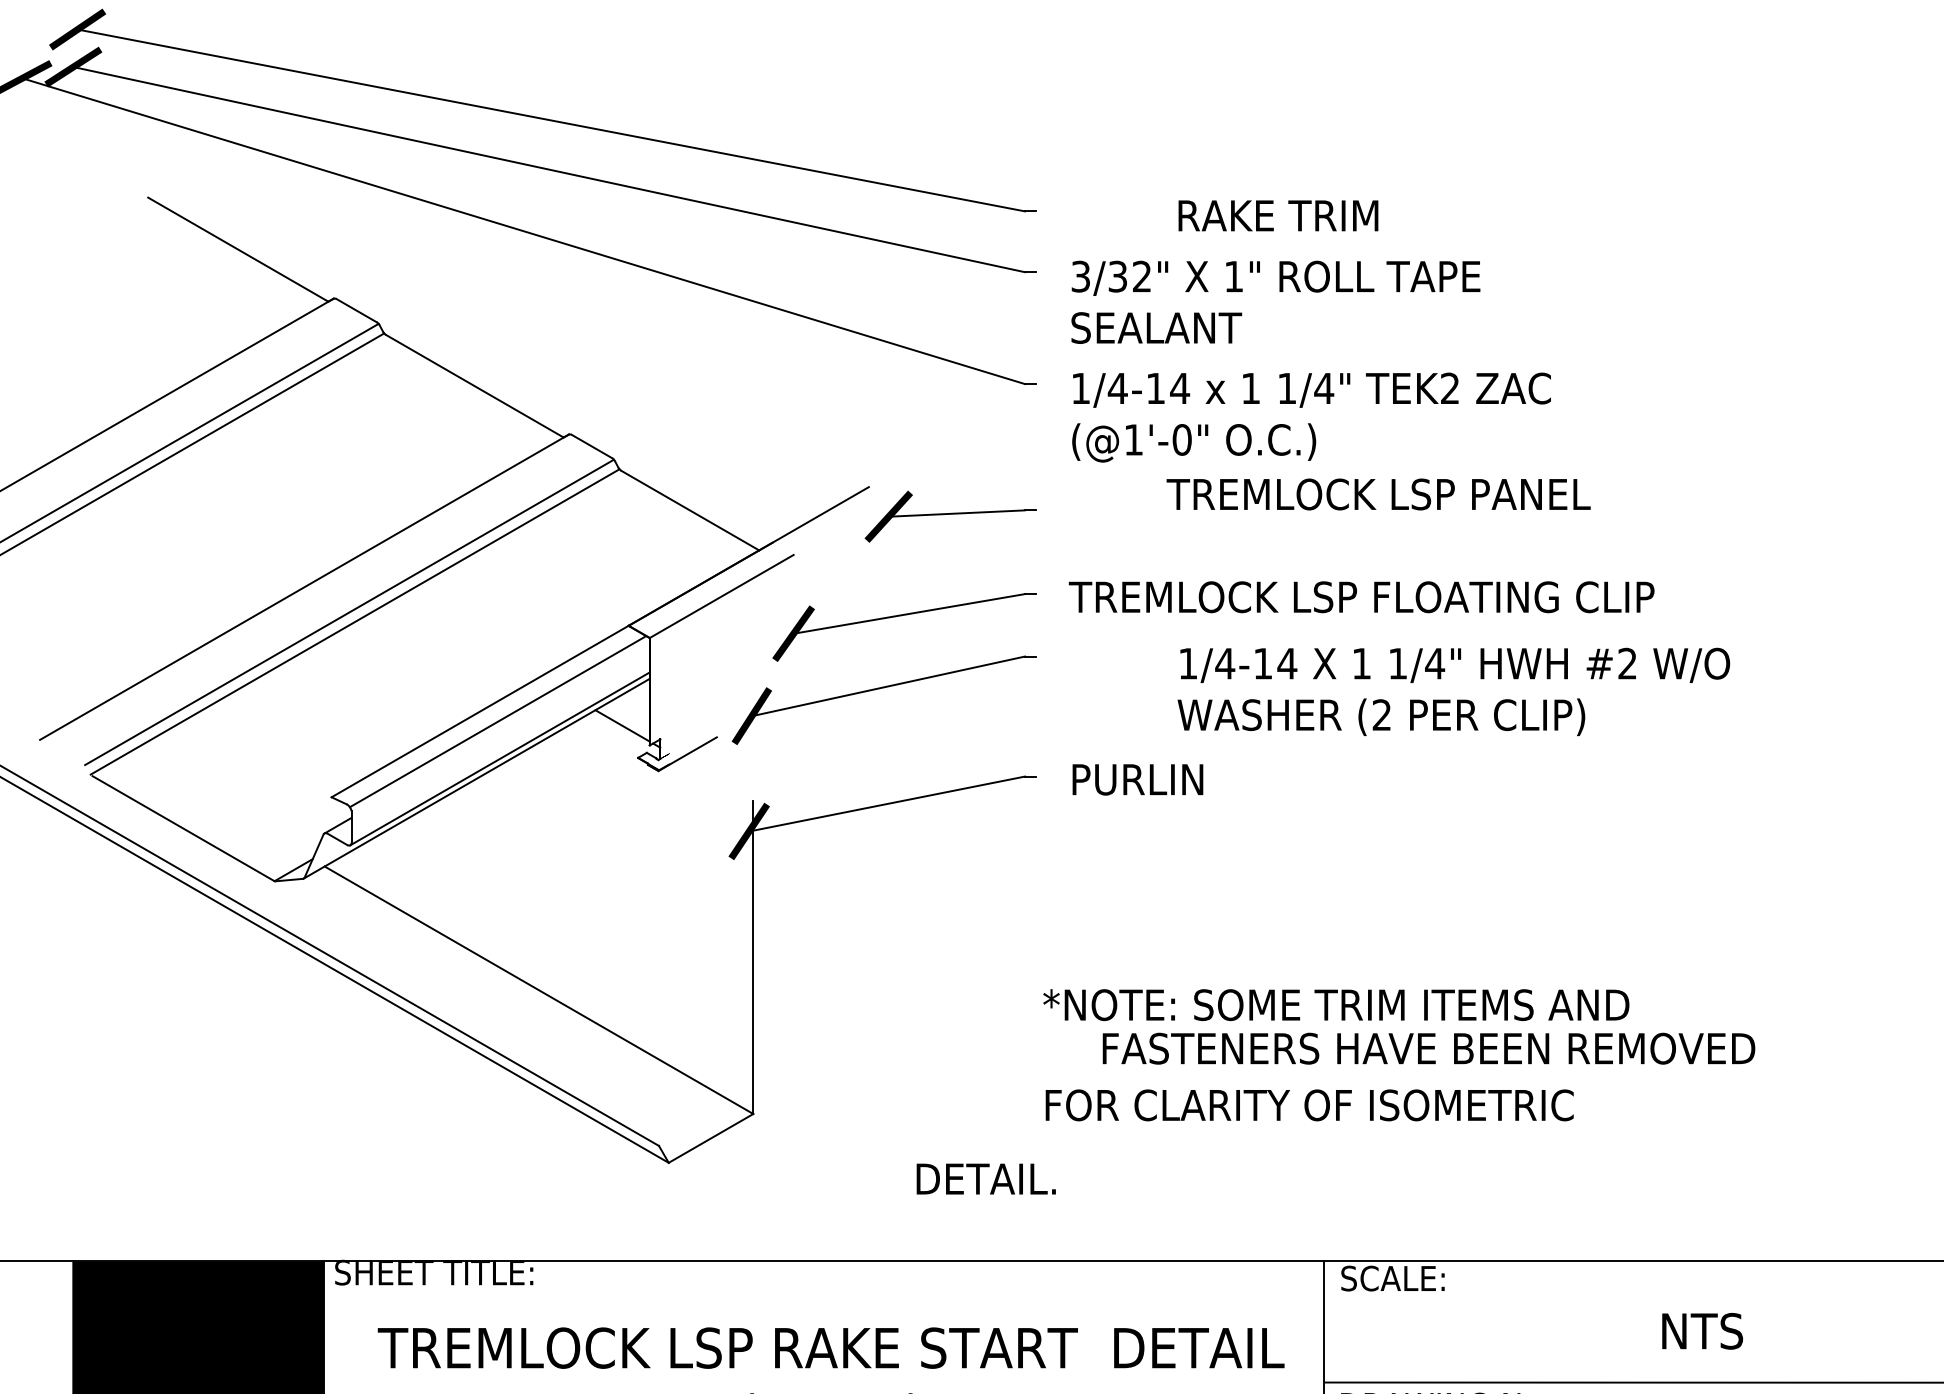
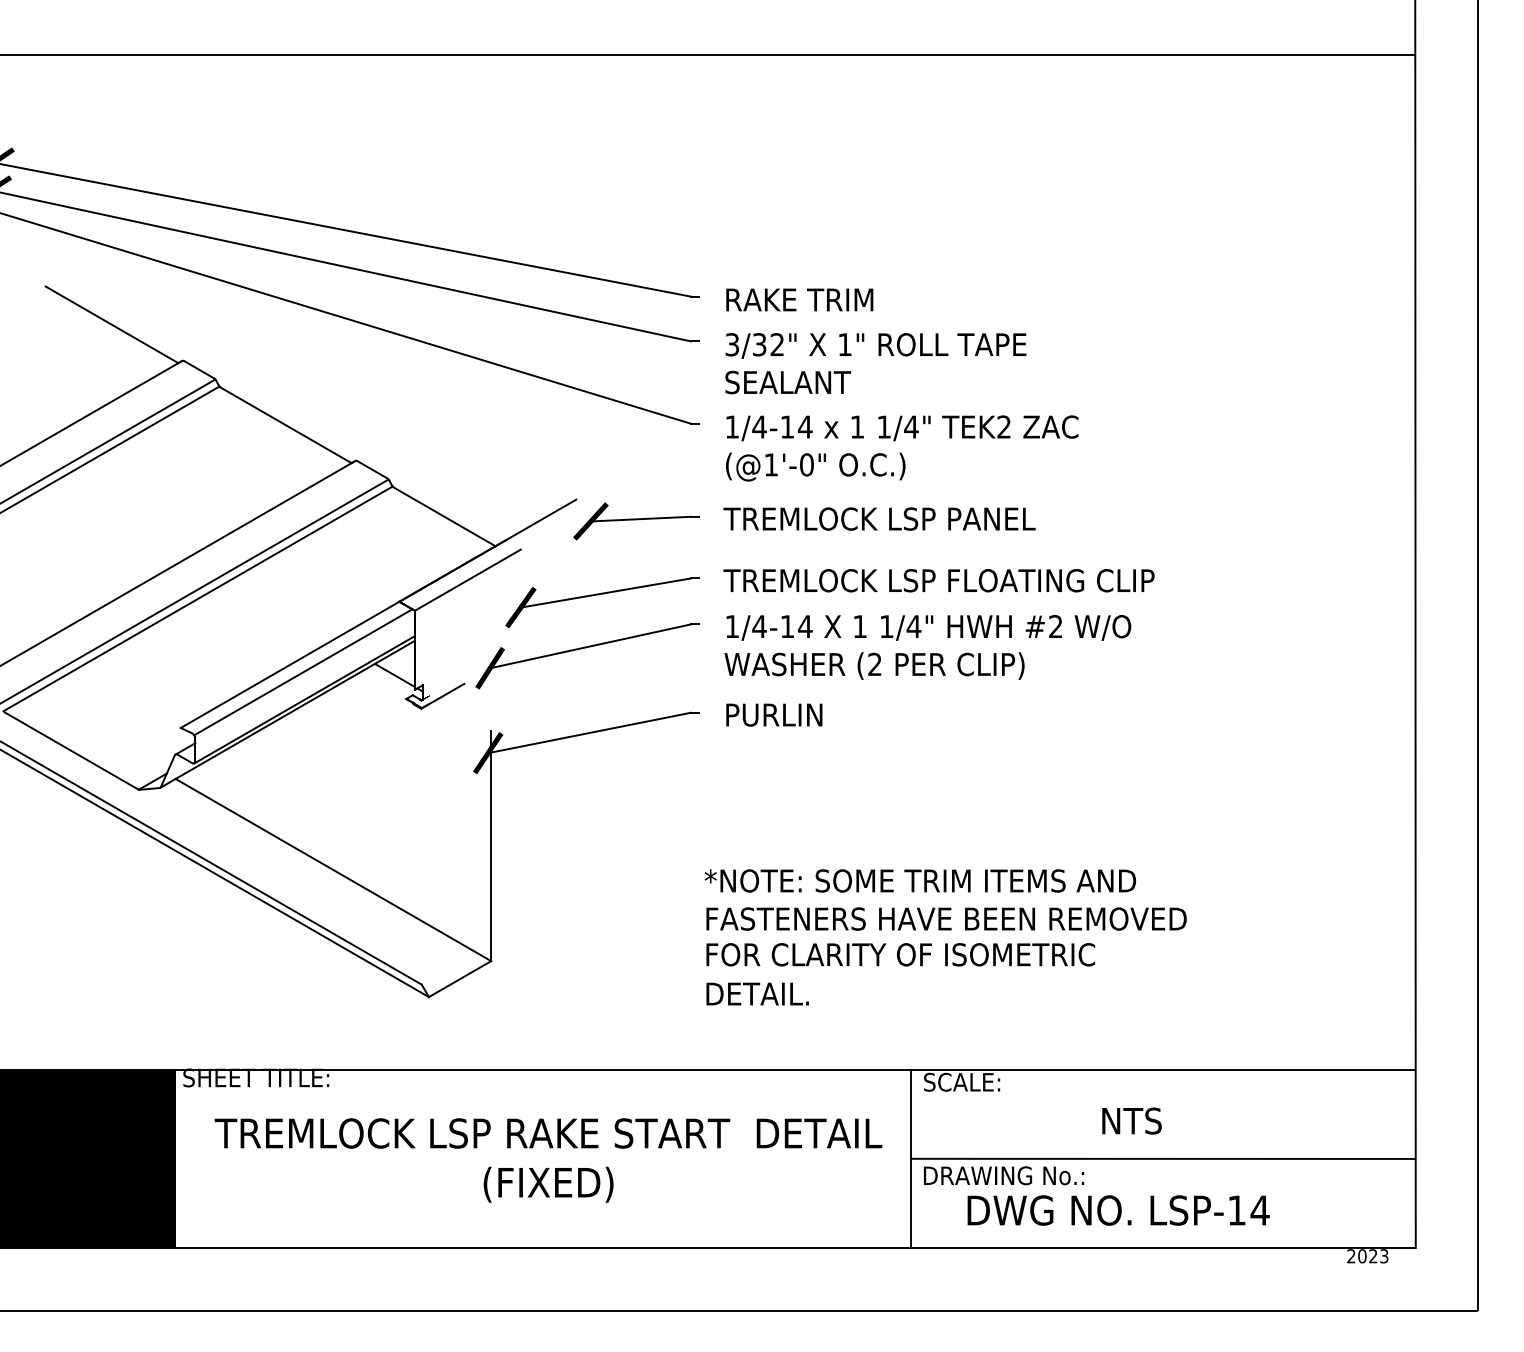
text: (1278, 215) -> (799, 299), moved
text: (1378, 493) -> (879, 518), moved
text: (1453, 692) -> (927, 647), moved
text: (1428, 1047) -> (946, 918), moved
text: (986, 1178) -> (757, 993), moved
text: (1701, 1330) -> (1131, 1120), moved

